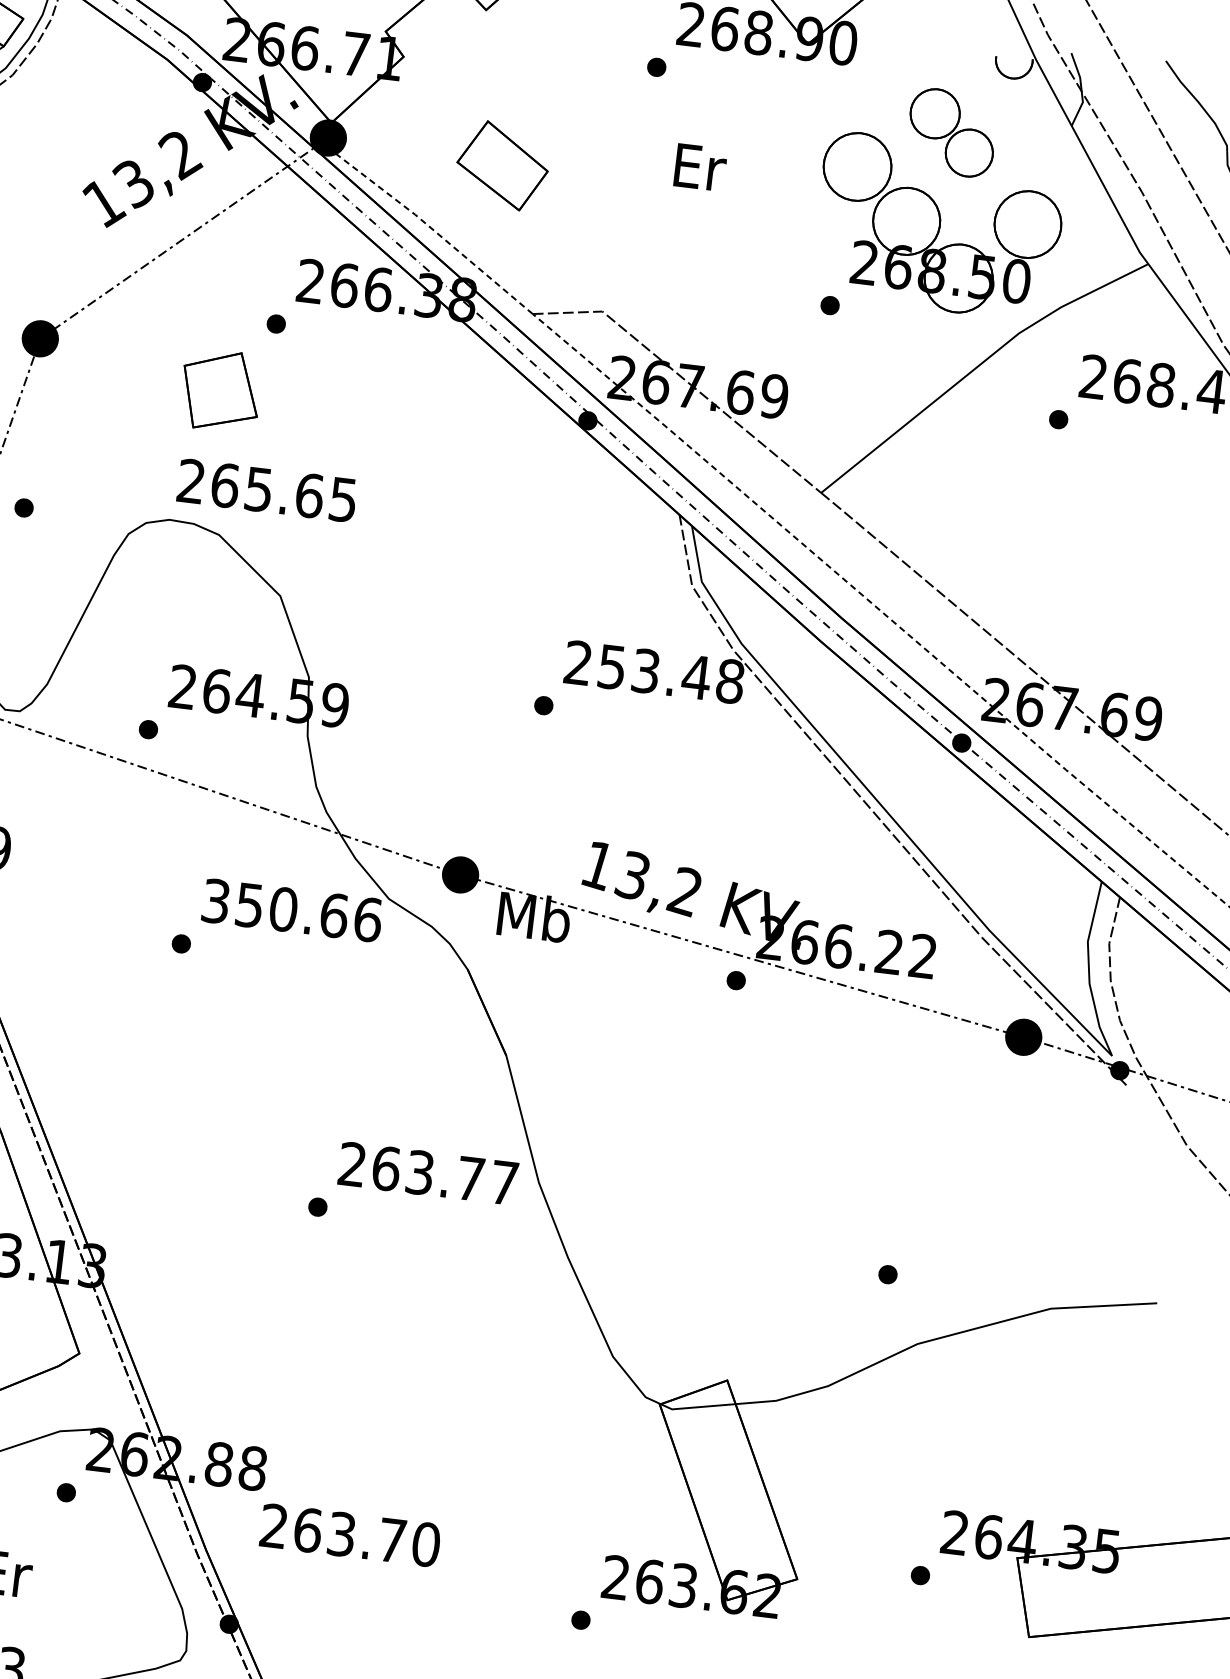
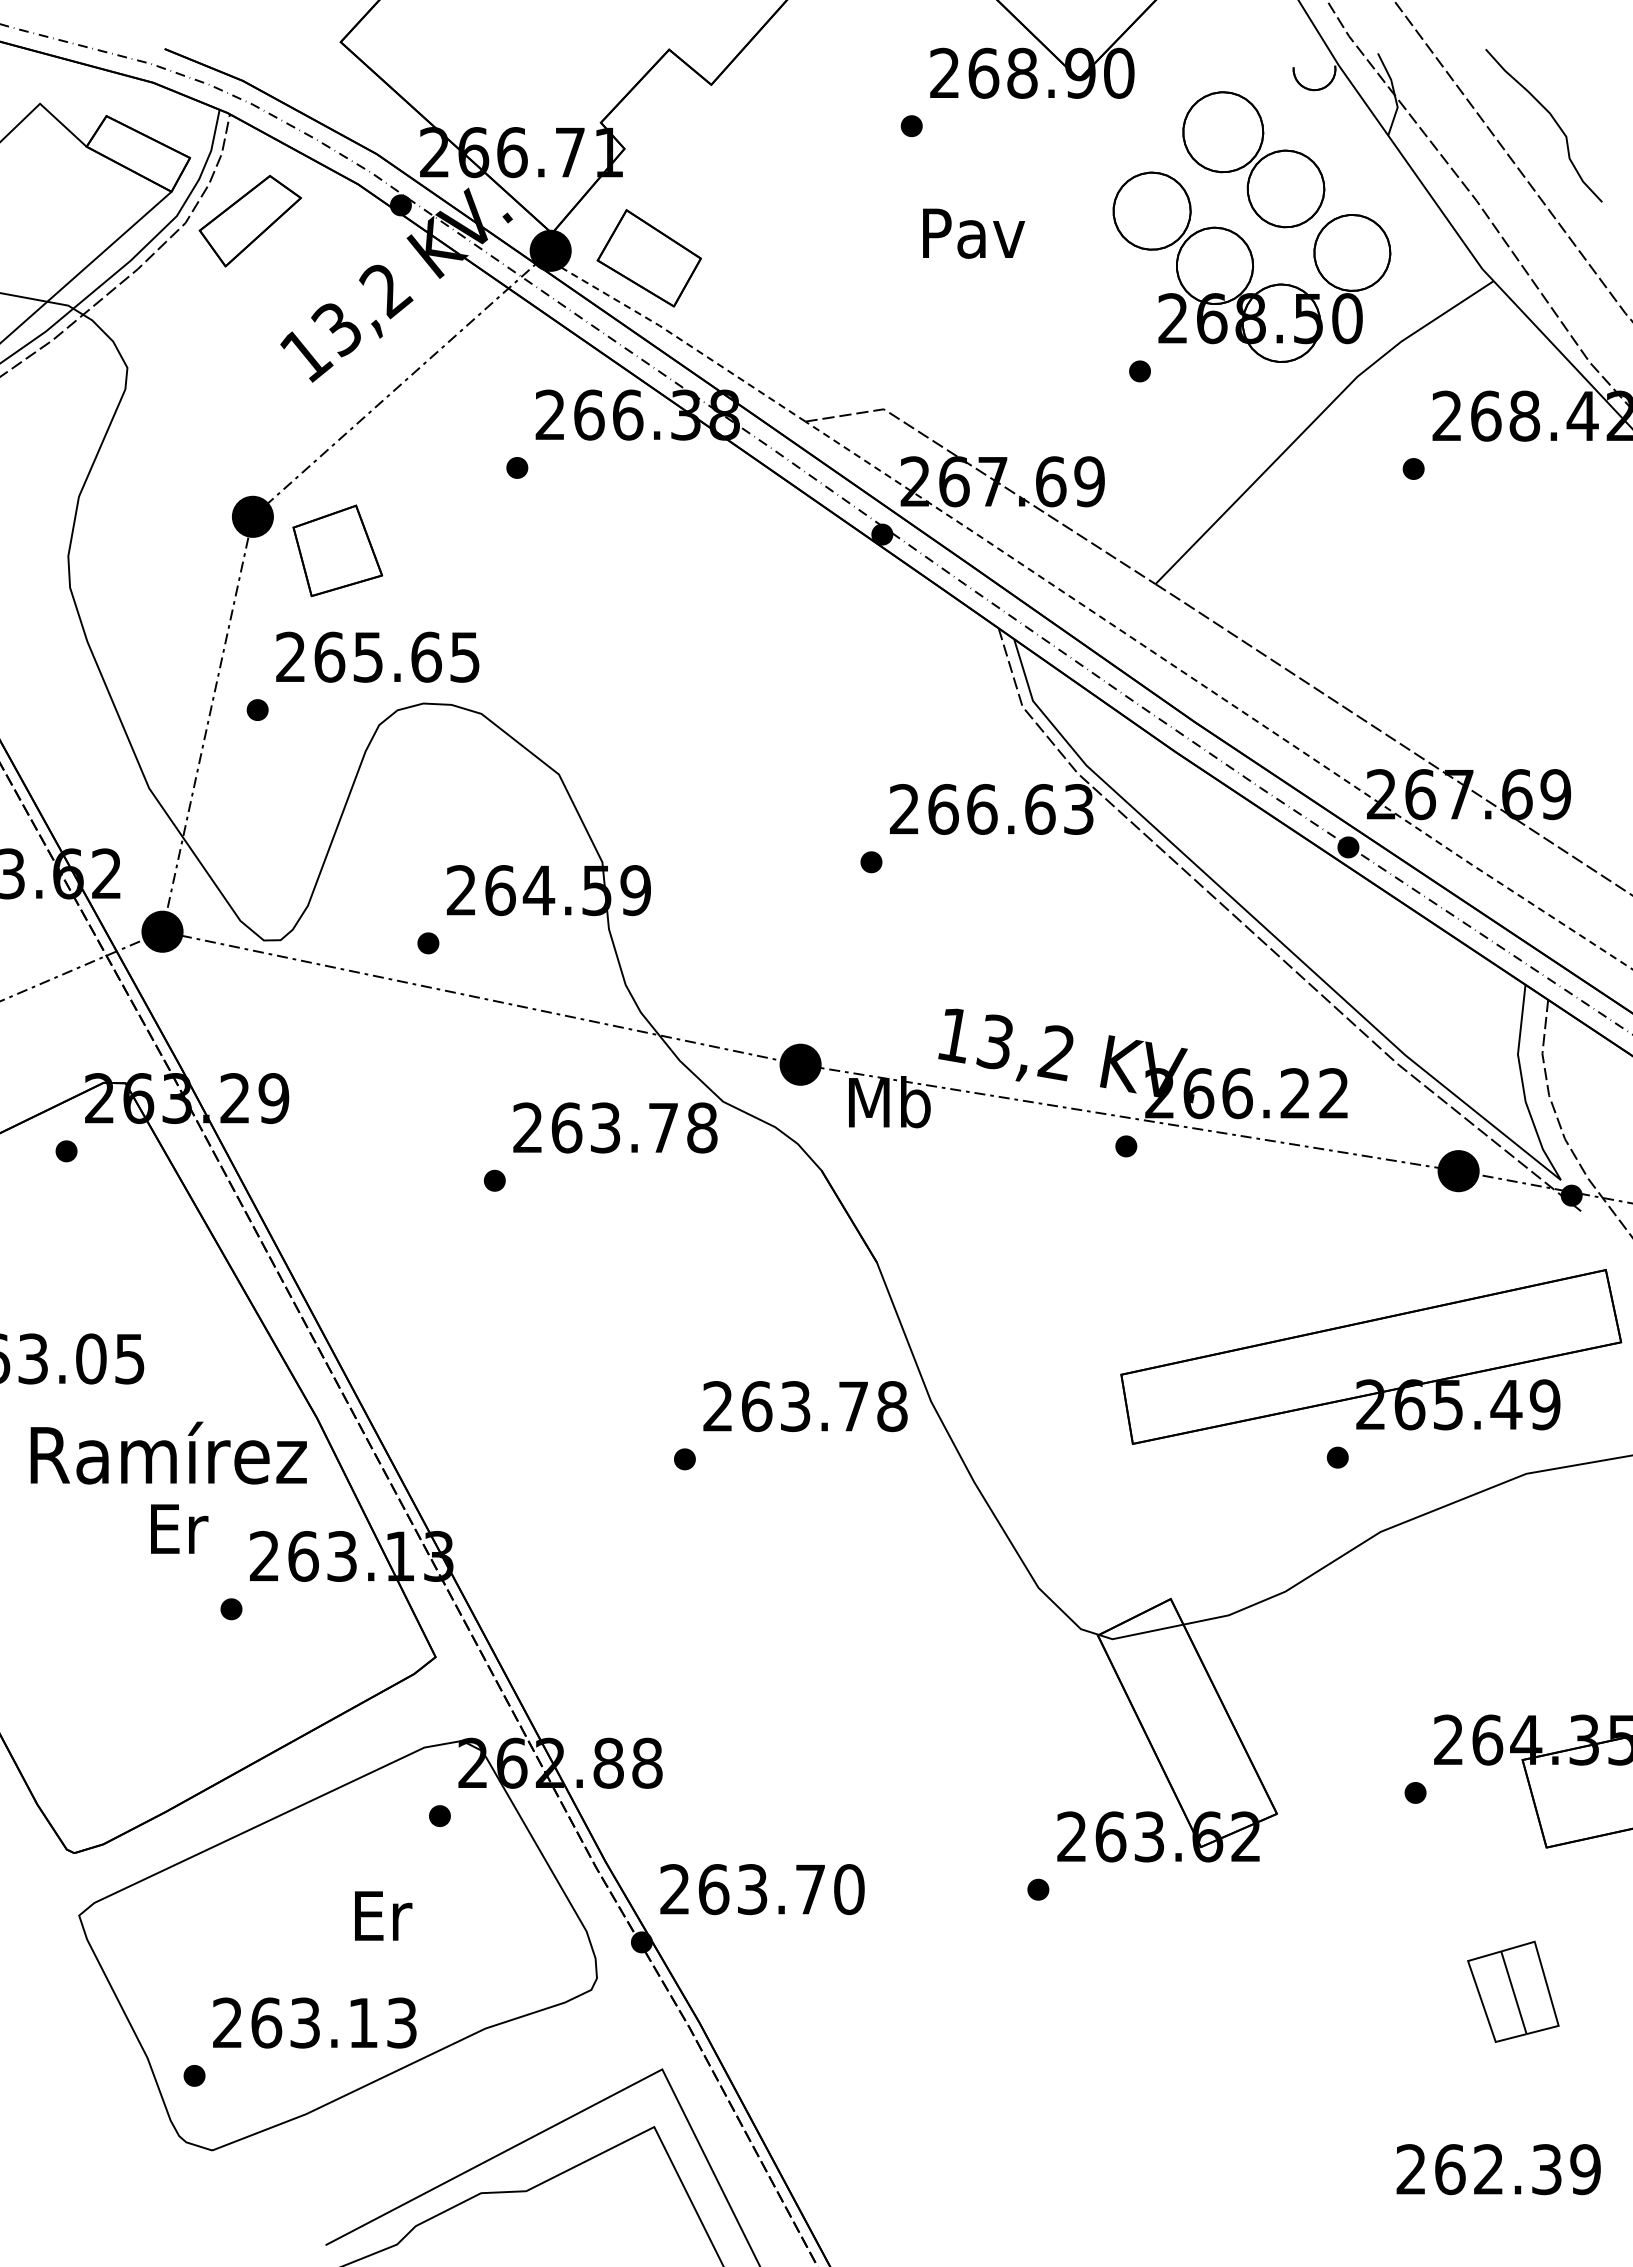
part: (68, 80) -> (249, 221), added
part: (951, 132) -> (1253, 159), size x1.43
part: (501, 165) -> (648, 258), moved
text: (700, 167) -> (974, 233), Er -> Pav
part: (220, 390) -> (337, 550), moved
text: (267, 489) -> (377, 656), moved
text: (671, 674) -> (1011, 809), 253.48 -> 266.63
text: (292, 910) -> (615, 1127), 350.66 -> 263.78
text: (504, 1182) -> (892, 1406), 263.77 -> 263.78
part: (928, 1189) -> (1371, 1356), added
text: (350, 1535) -> (762, 1889), moved

